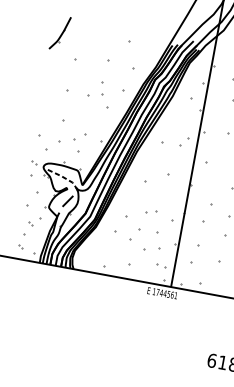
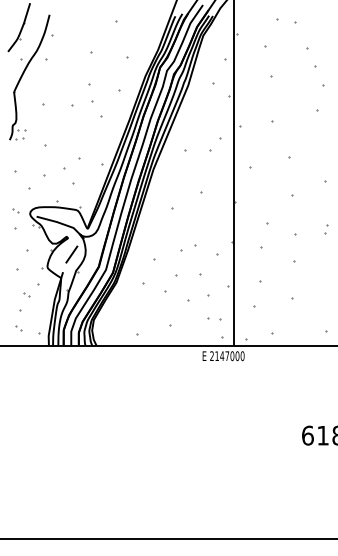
part: (57, 66) -> (24, 73), added
line: (65, 178) -> (62, 224), dashed -> solid
text: (165, 294) -> (227, 356), 1744561 -> 2147000

